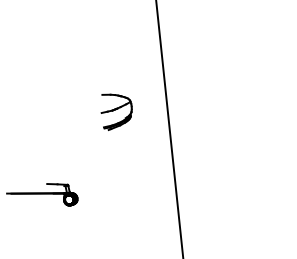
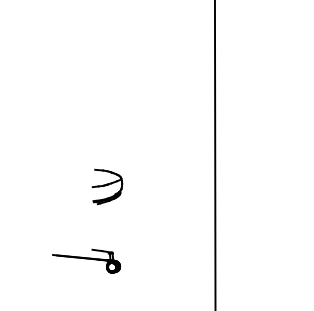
part: (116, 111) -> (107, 187), moved

